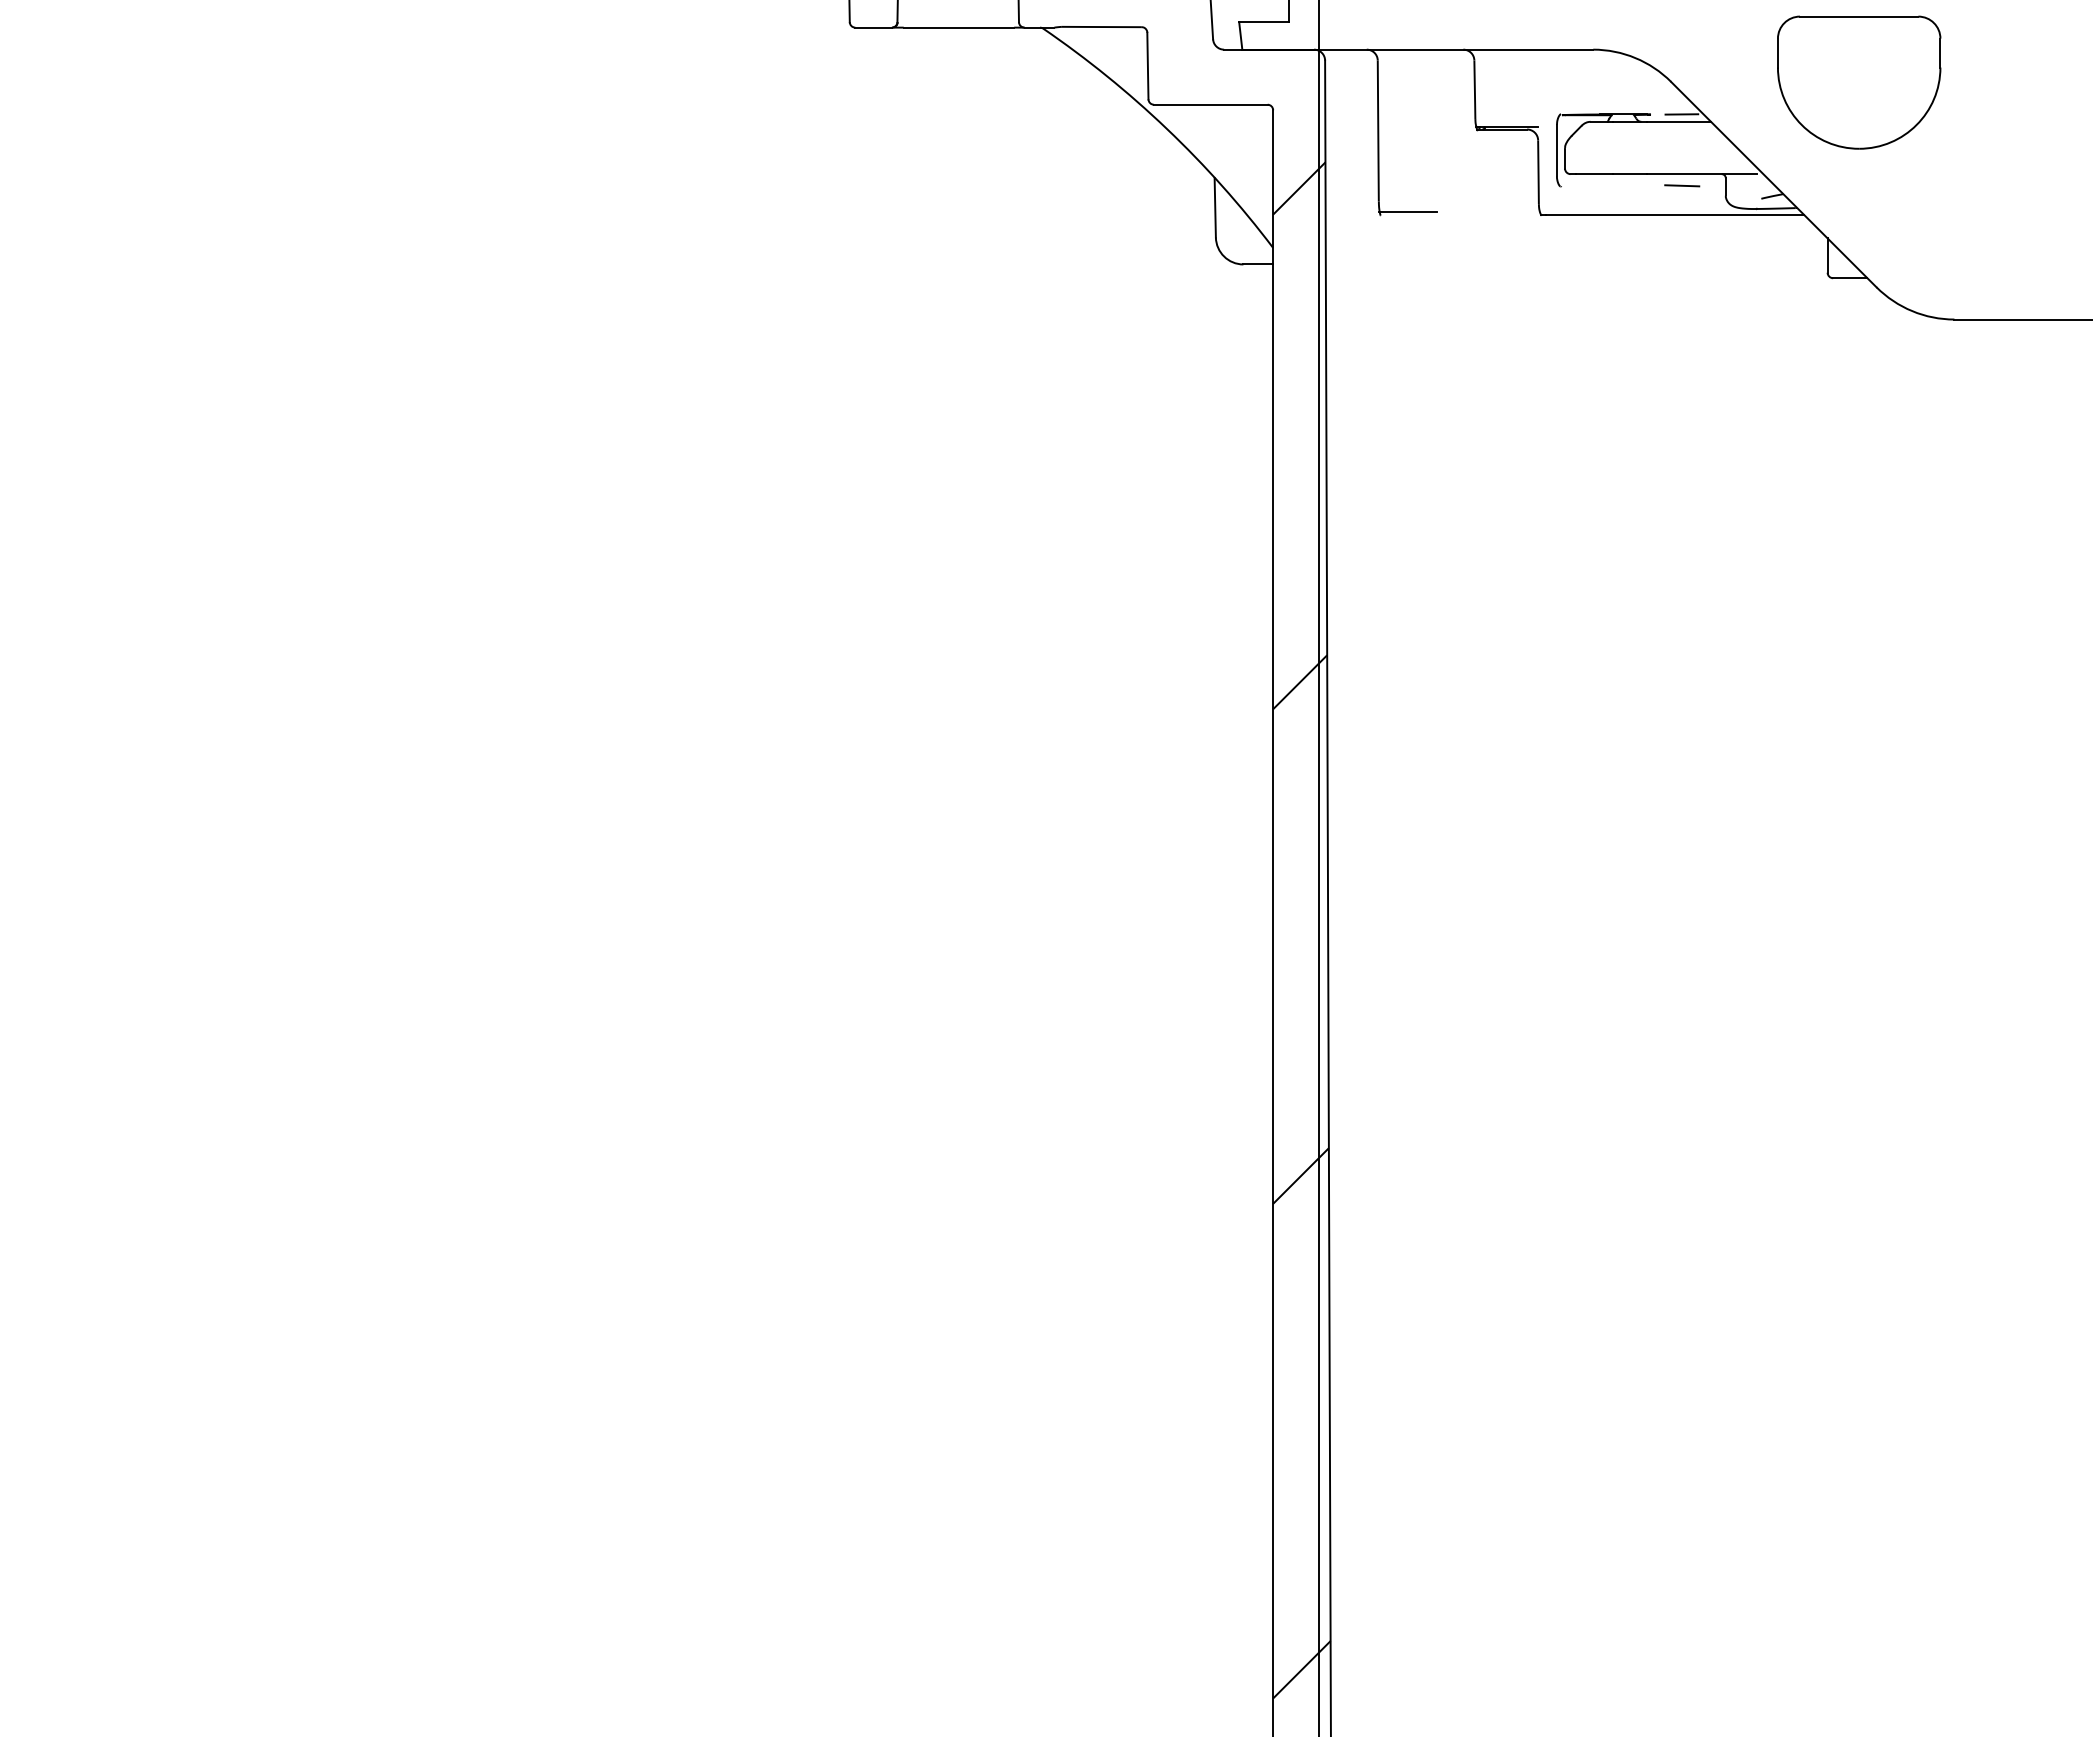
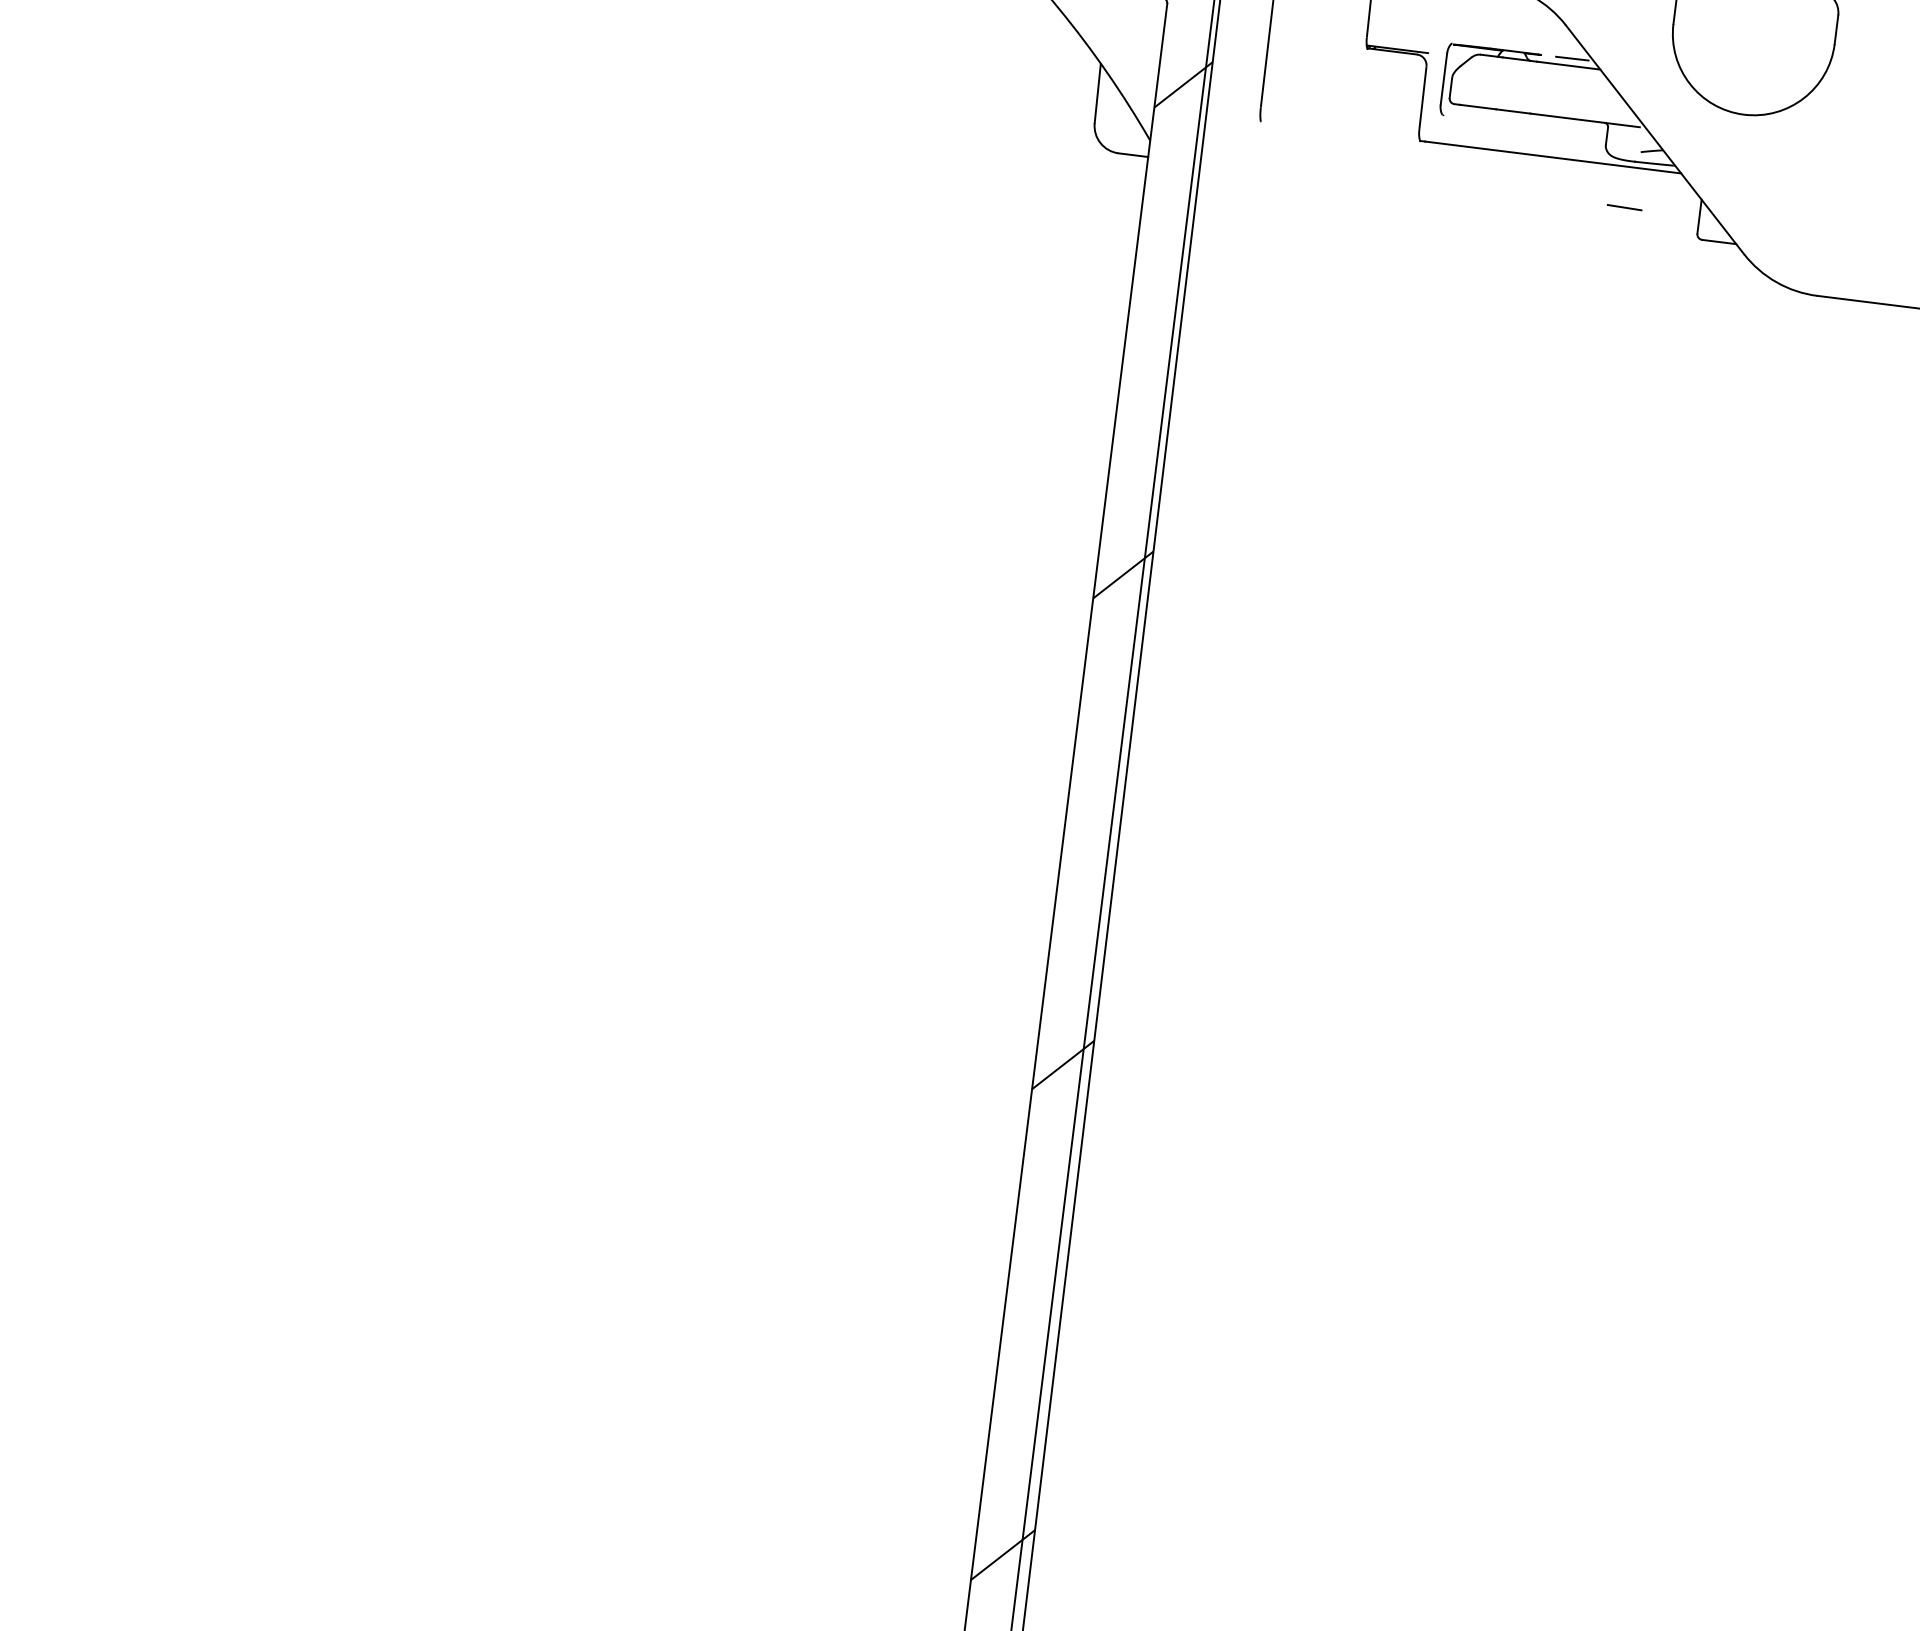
line: (1682, 185) -> (1624, 207), moved
line: (1407, 212) -> (1287, 122), removed

